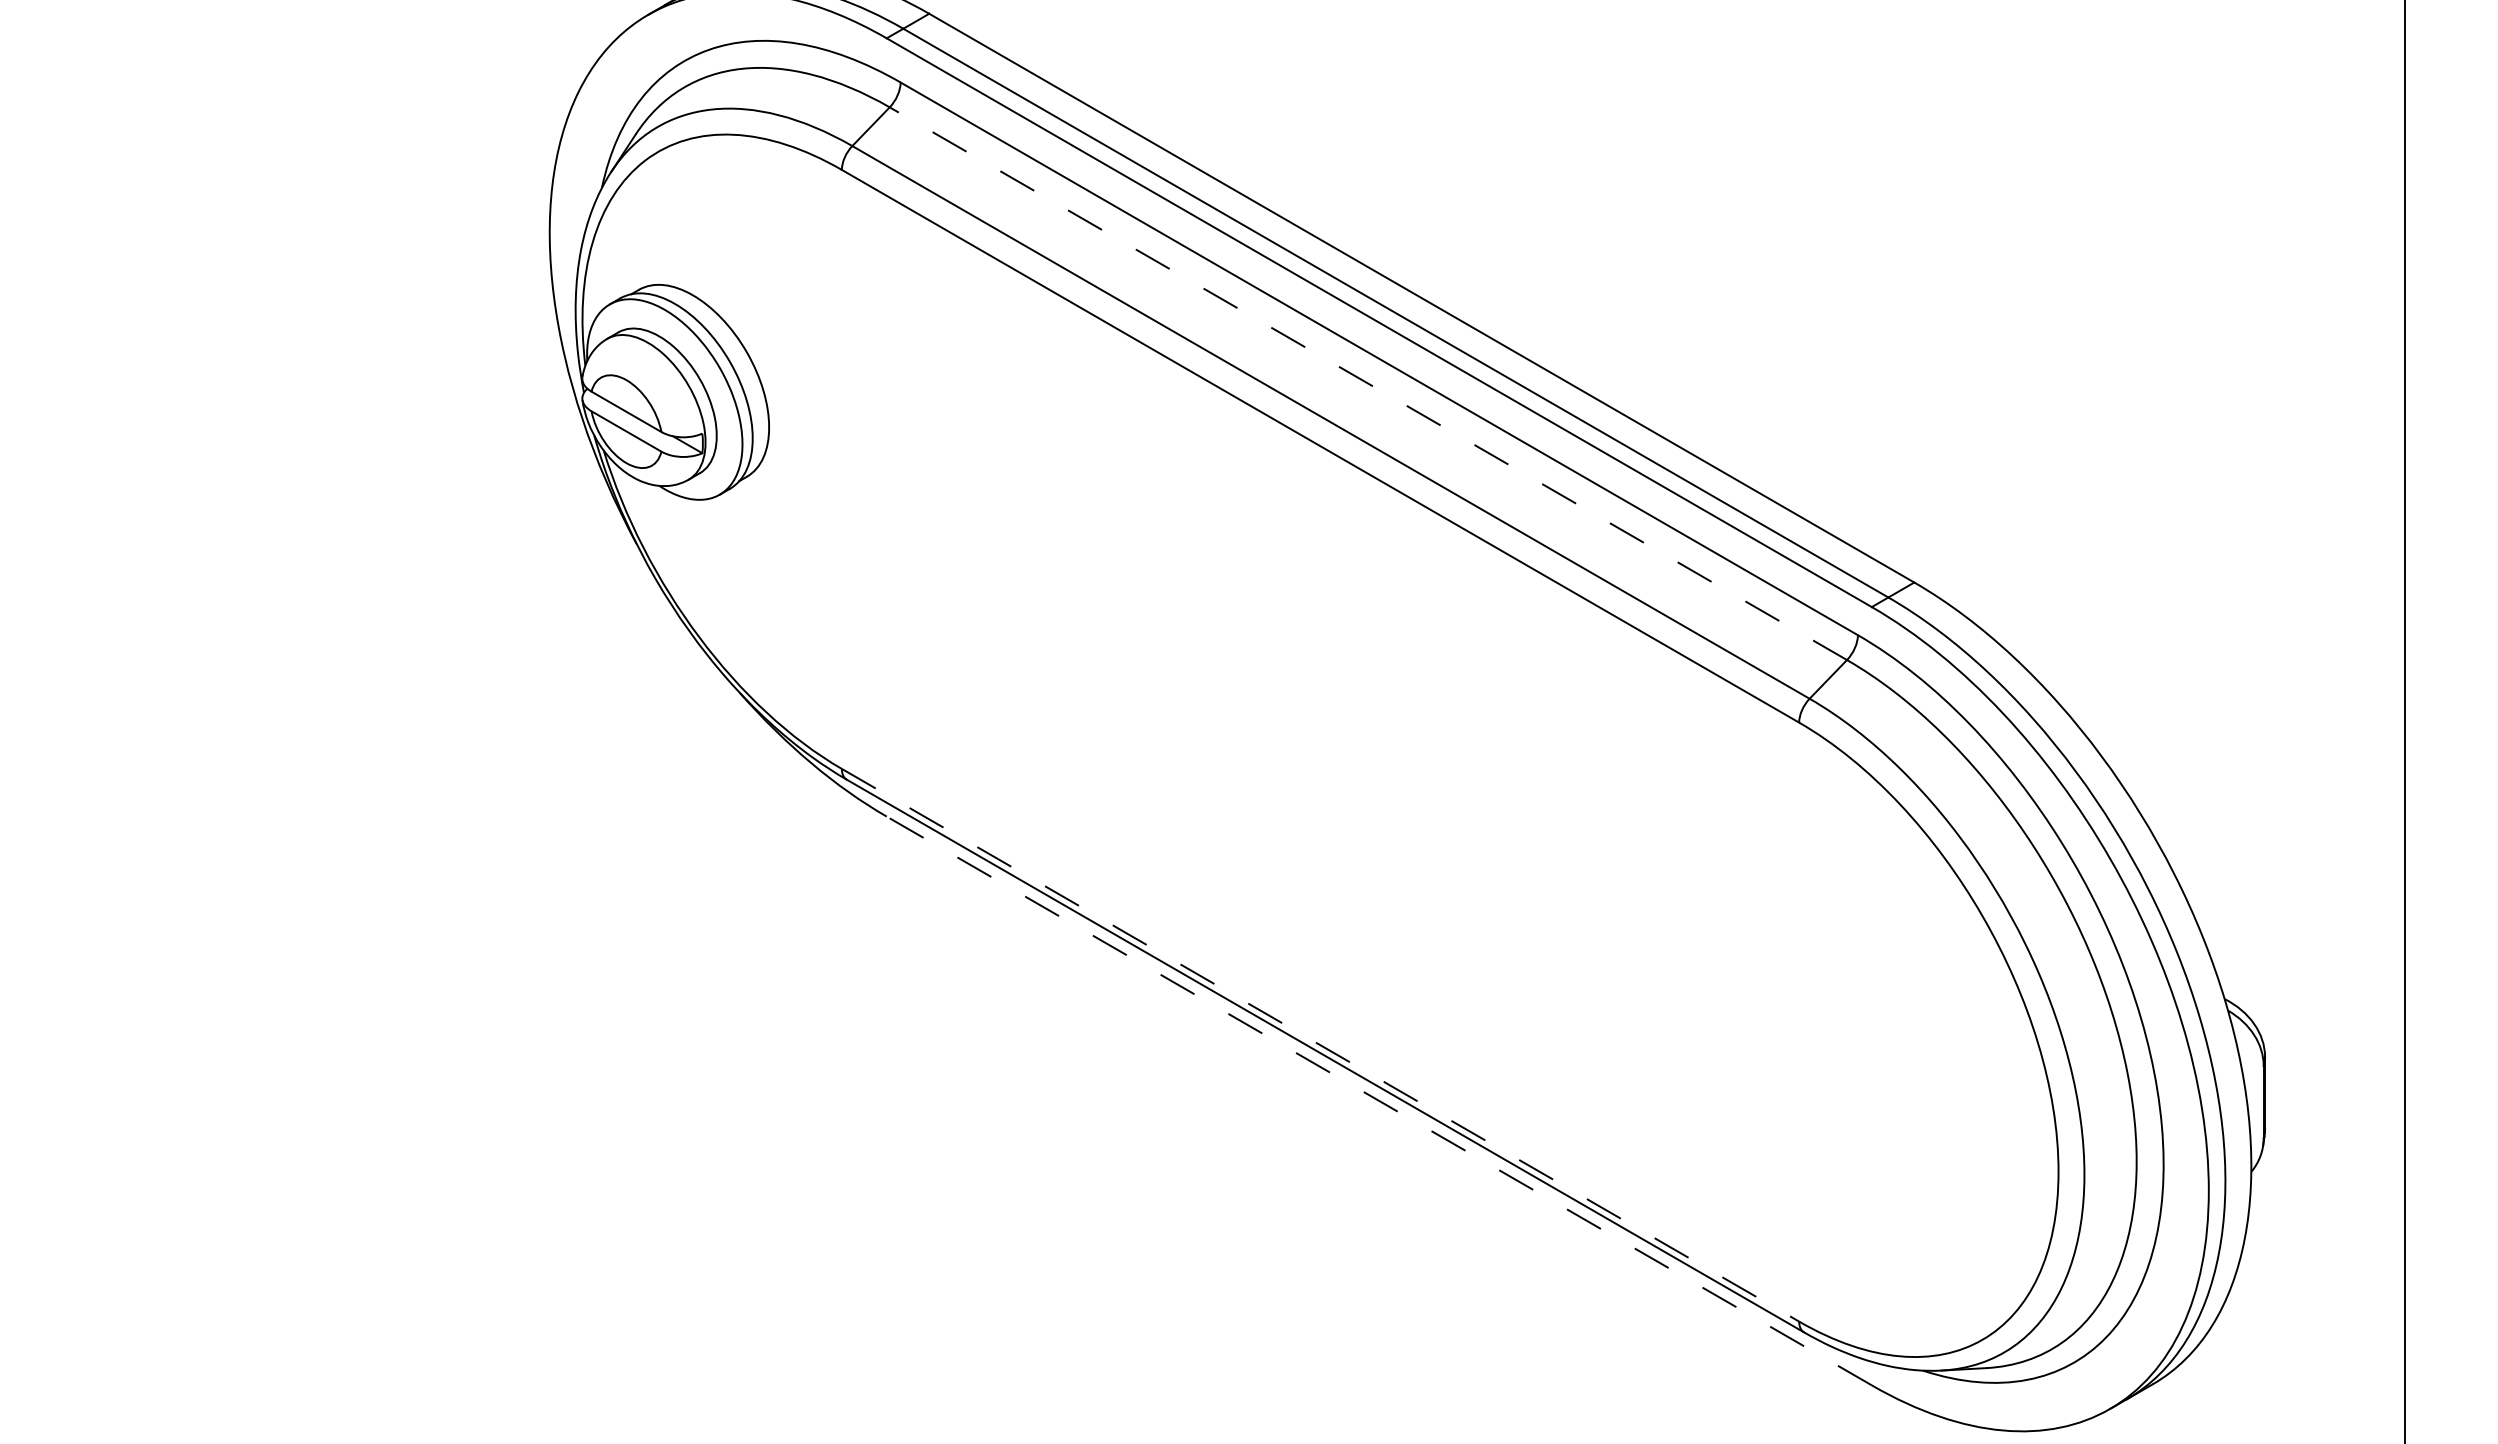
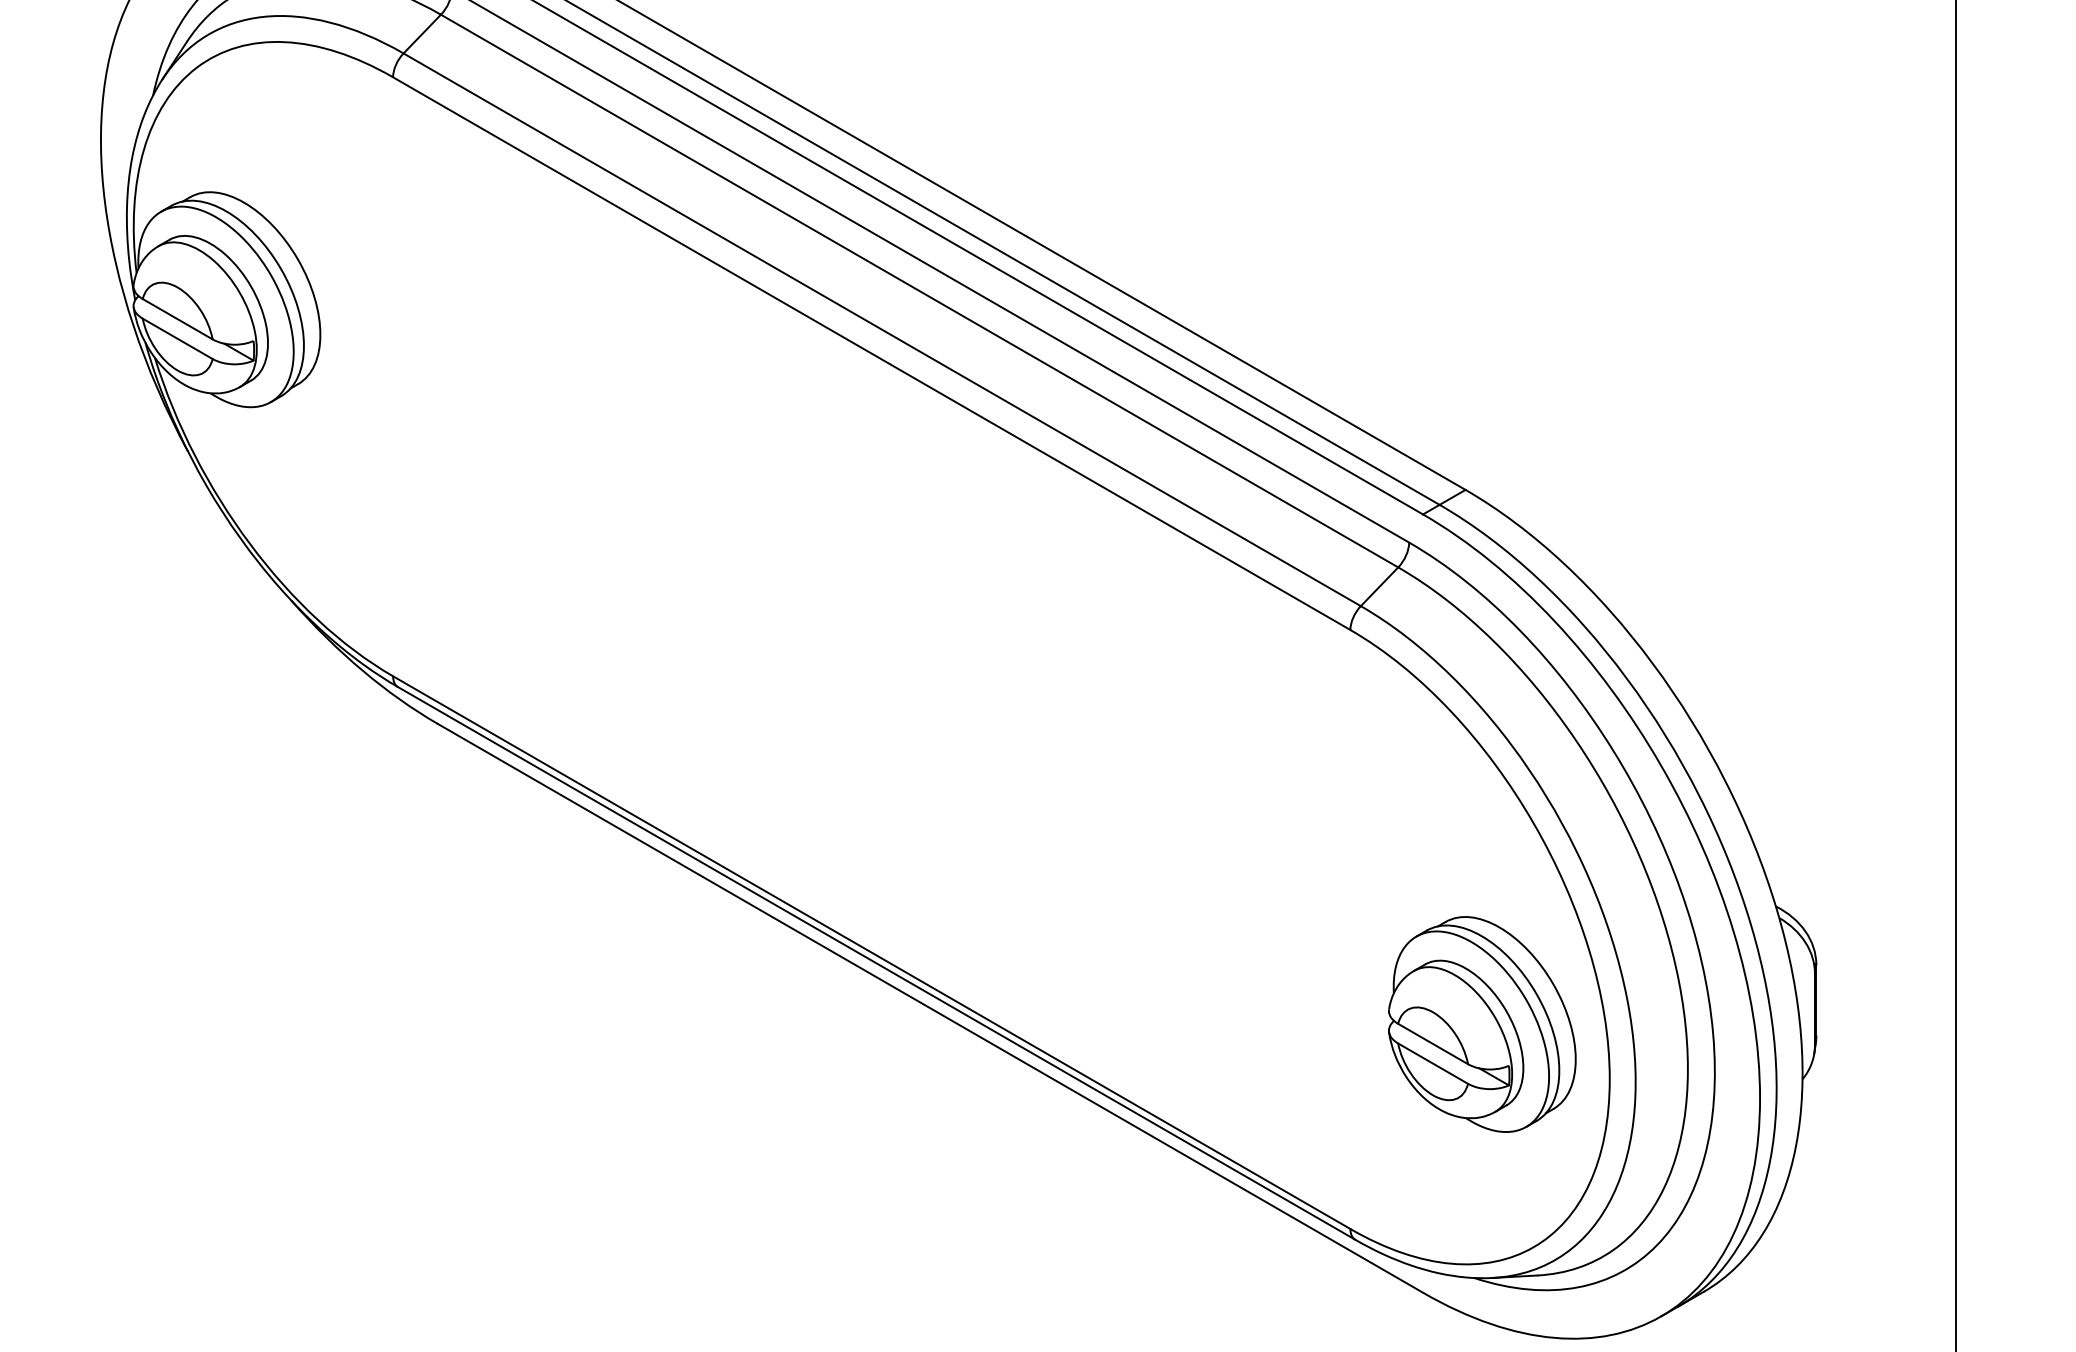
line: (1368, 383) -> (919, 290), dashed -> solid
line: (1320, 1045) -> (871, 952), dashed -> solid
line: (1379, 1100) -> (930, 1007), dashed -> solid
part: (1930, 1116) -> (1481, 1023), added

